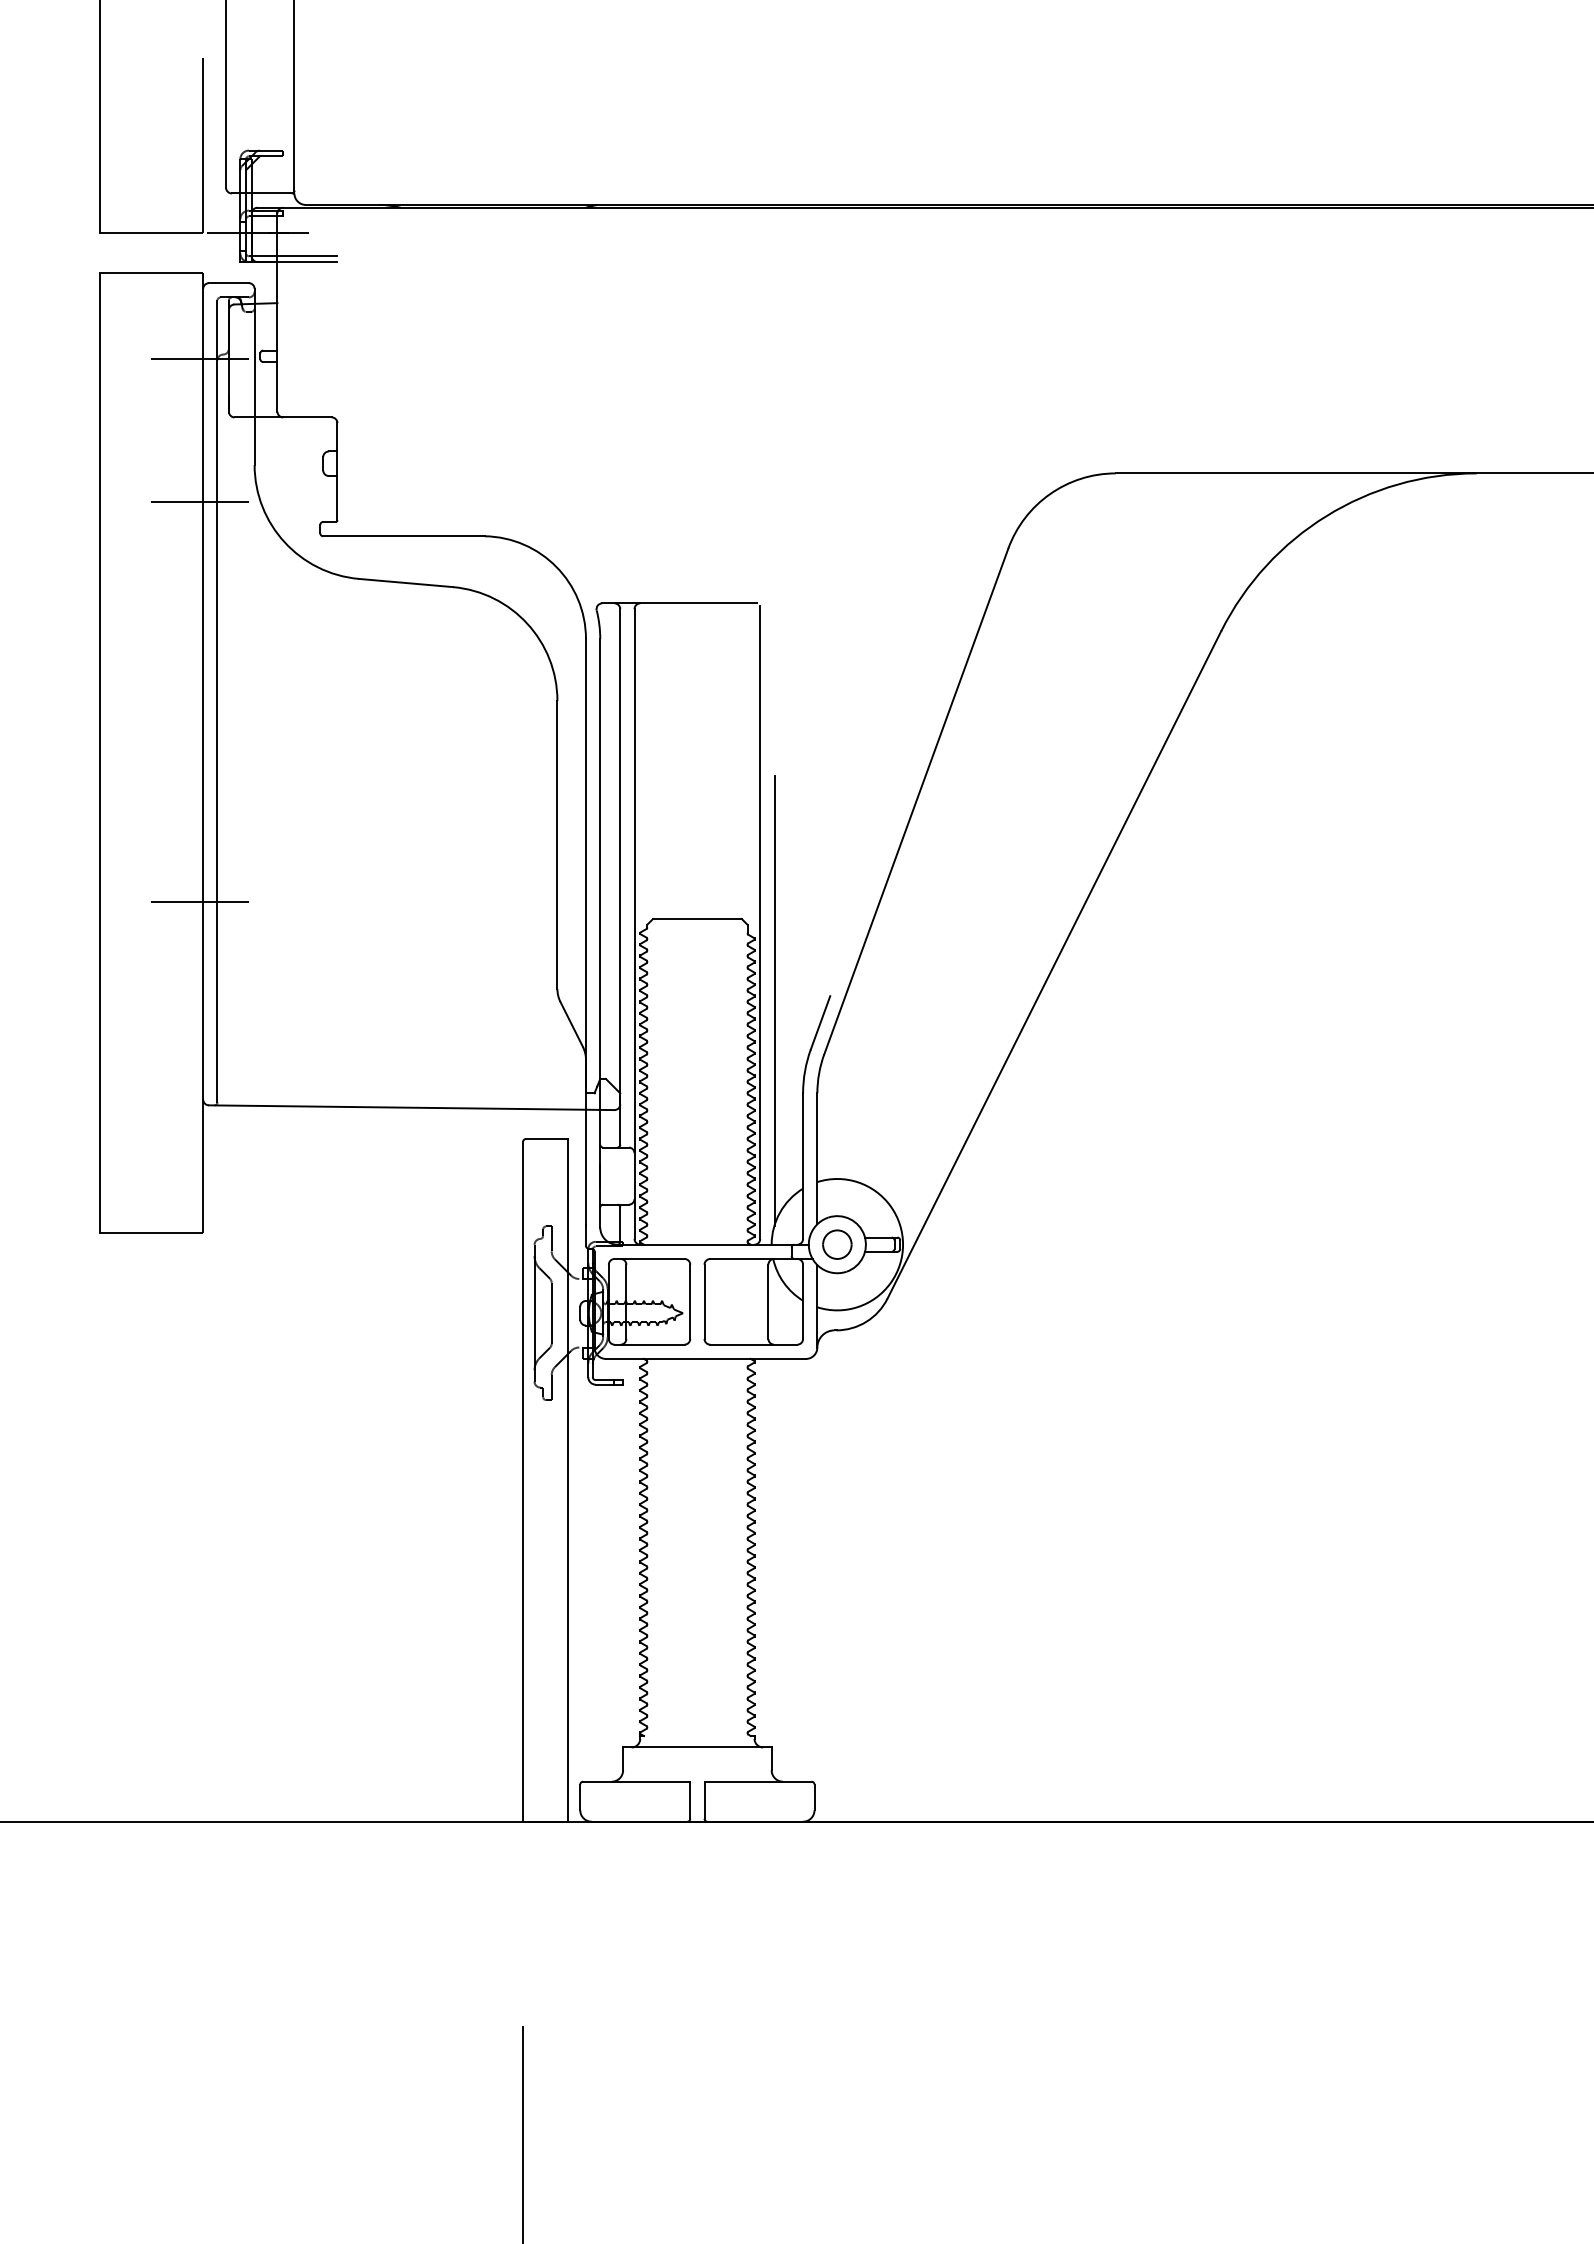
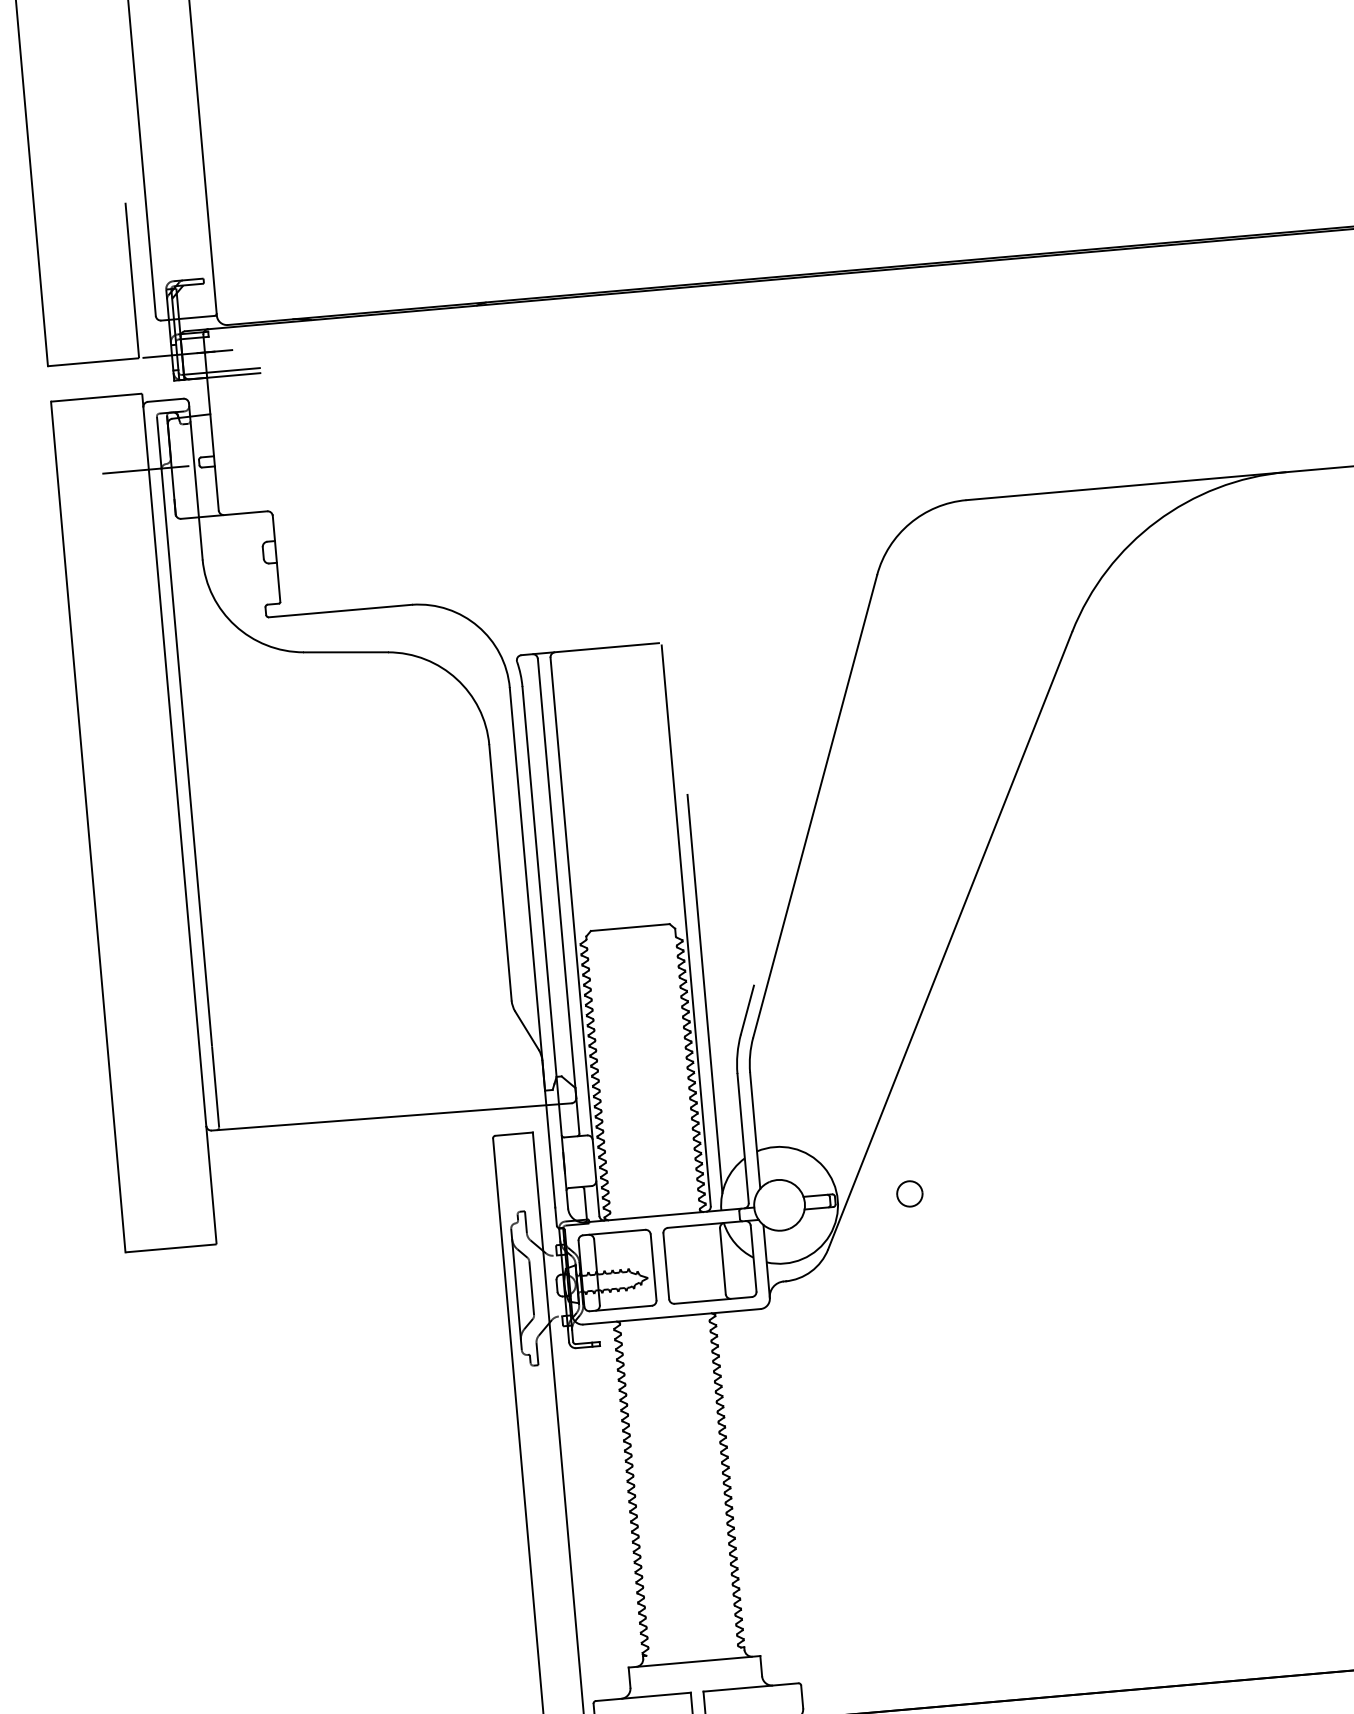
line: (199, 501) -> (156, 596), removed
line: (199, 901) -> (187, 950), removed
part: (837, 1244) -> (909, 1193), moved

